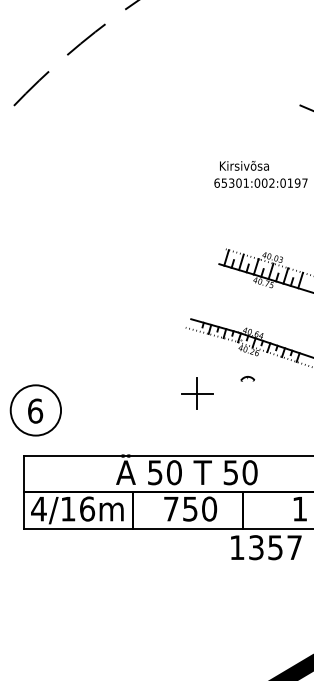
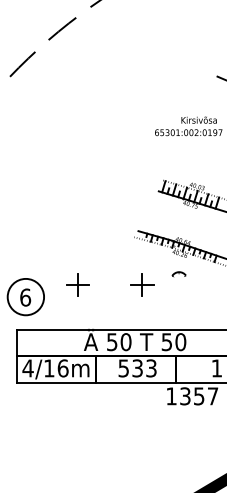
text: (244, 165) -> (199, 119), moved
part: (247, 378) -> (178, 273), size x1.4
part: (108, 393) -> (78, 284), added
text: (190, 508) -> (137, 368), 750 -> 533

